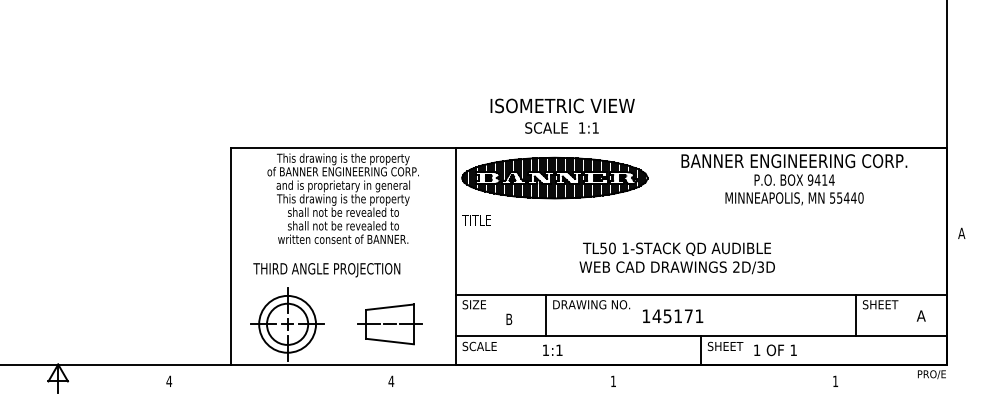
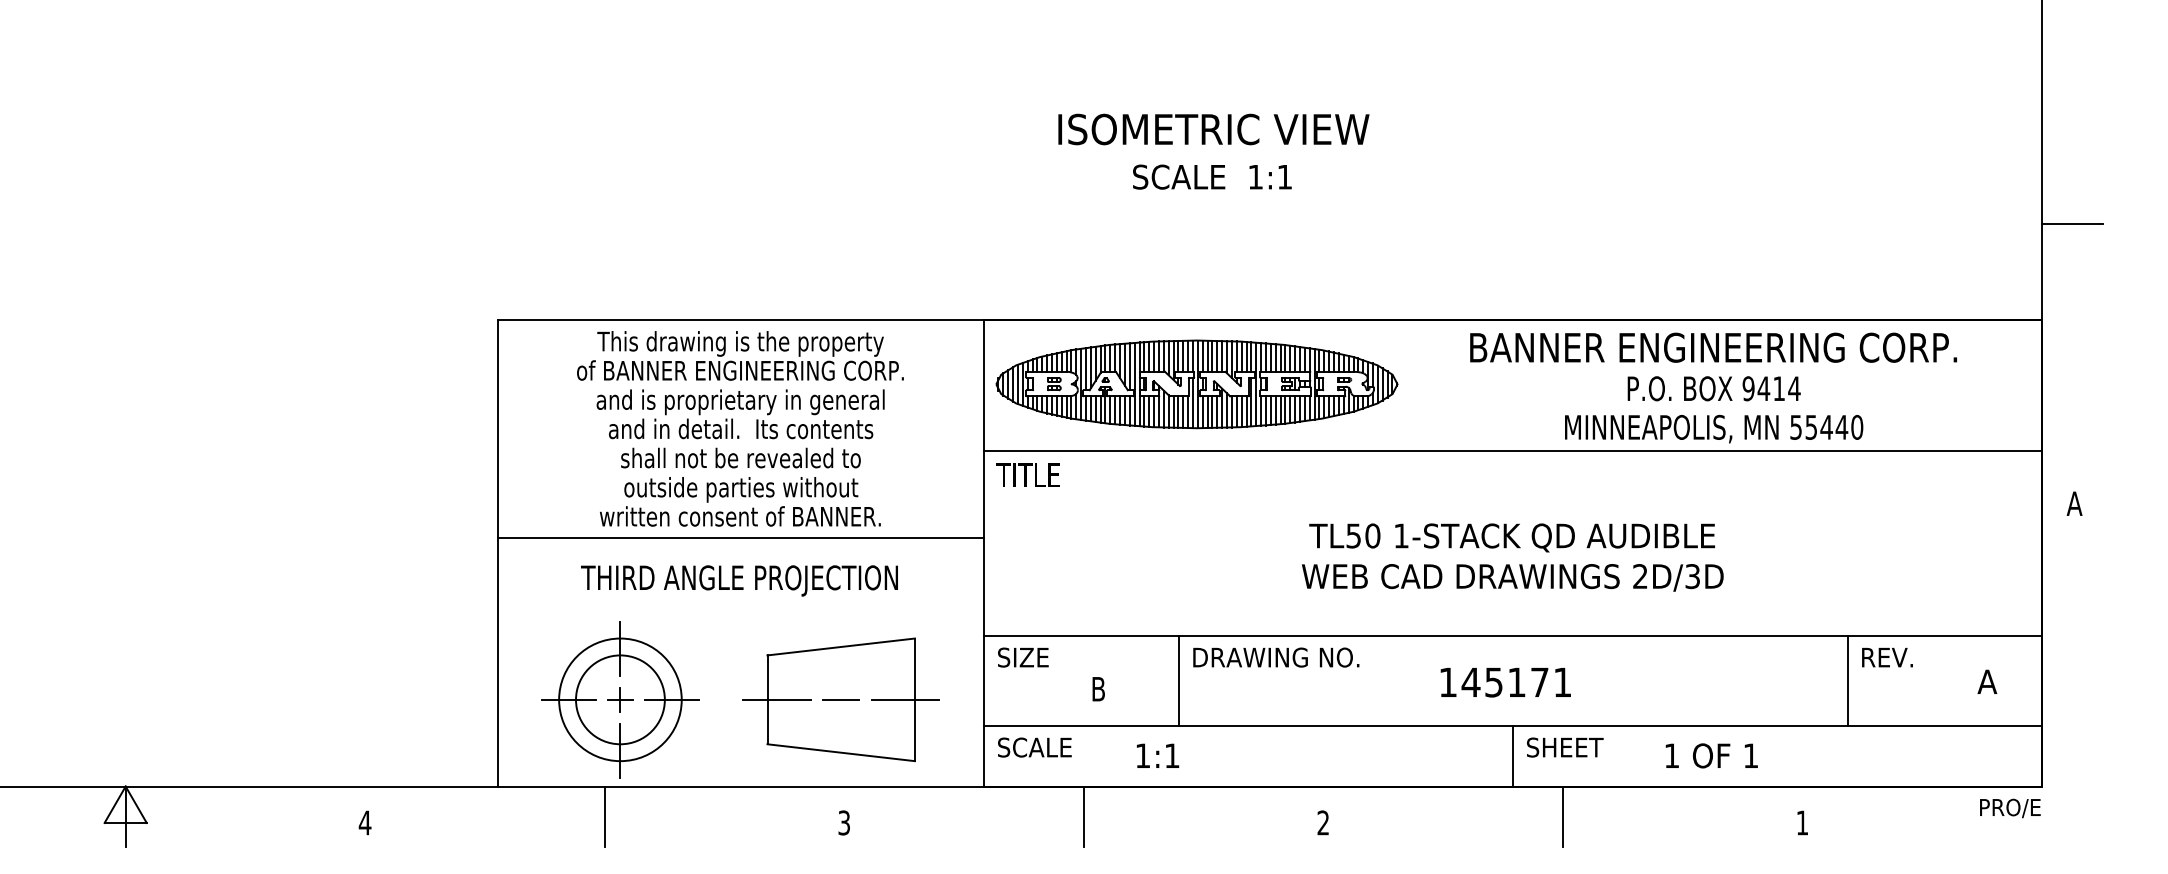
line: (960, 103) -> (2071, 223), added
text: (562, 115) -> (1213, 150), moved
text: (343, 199) -> (741, 430), This drawing is the property -> and in detail.  Its contents
line: (701, 208) -> (1513, 449), added
text: (343, 226) -> (741, 488), shall not be revealed to -> outside parties without
line: (343, 249) -> (741, 538), added
text: (676, 258) -> (1511, 557), moved
text: (326, 270) -> (738, 581), moved
text: (880, 304) -> (1899, 657), SHEET -> REV.
text: (673, 316) -> (1506, 682), moved
part: (389, 324) -> (840, 700), size x1.43
text: (552, 349) -> (1157, 754), moved
text: (775, 350) -> (1711, 756), moved
line: (280, 378) -> (605, 816), added
line: (502, 378) -> (1084, 816), added
line: (724, 378) -> (1562, 816), added
text: (612, 380) -> (1321, 820), 1 -> 2
text: (391, 381) -> (844, 823), 4 -> 3

